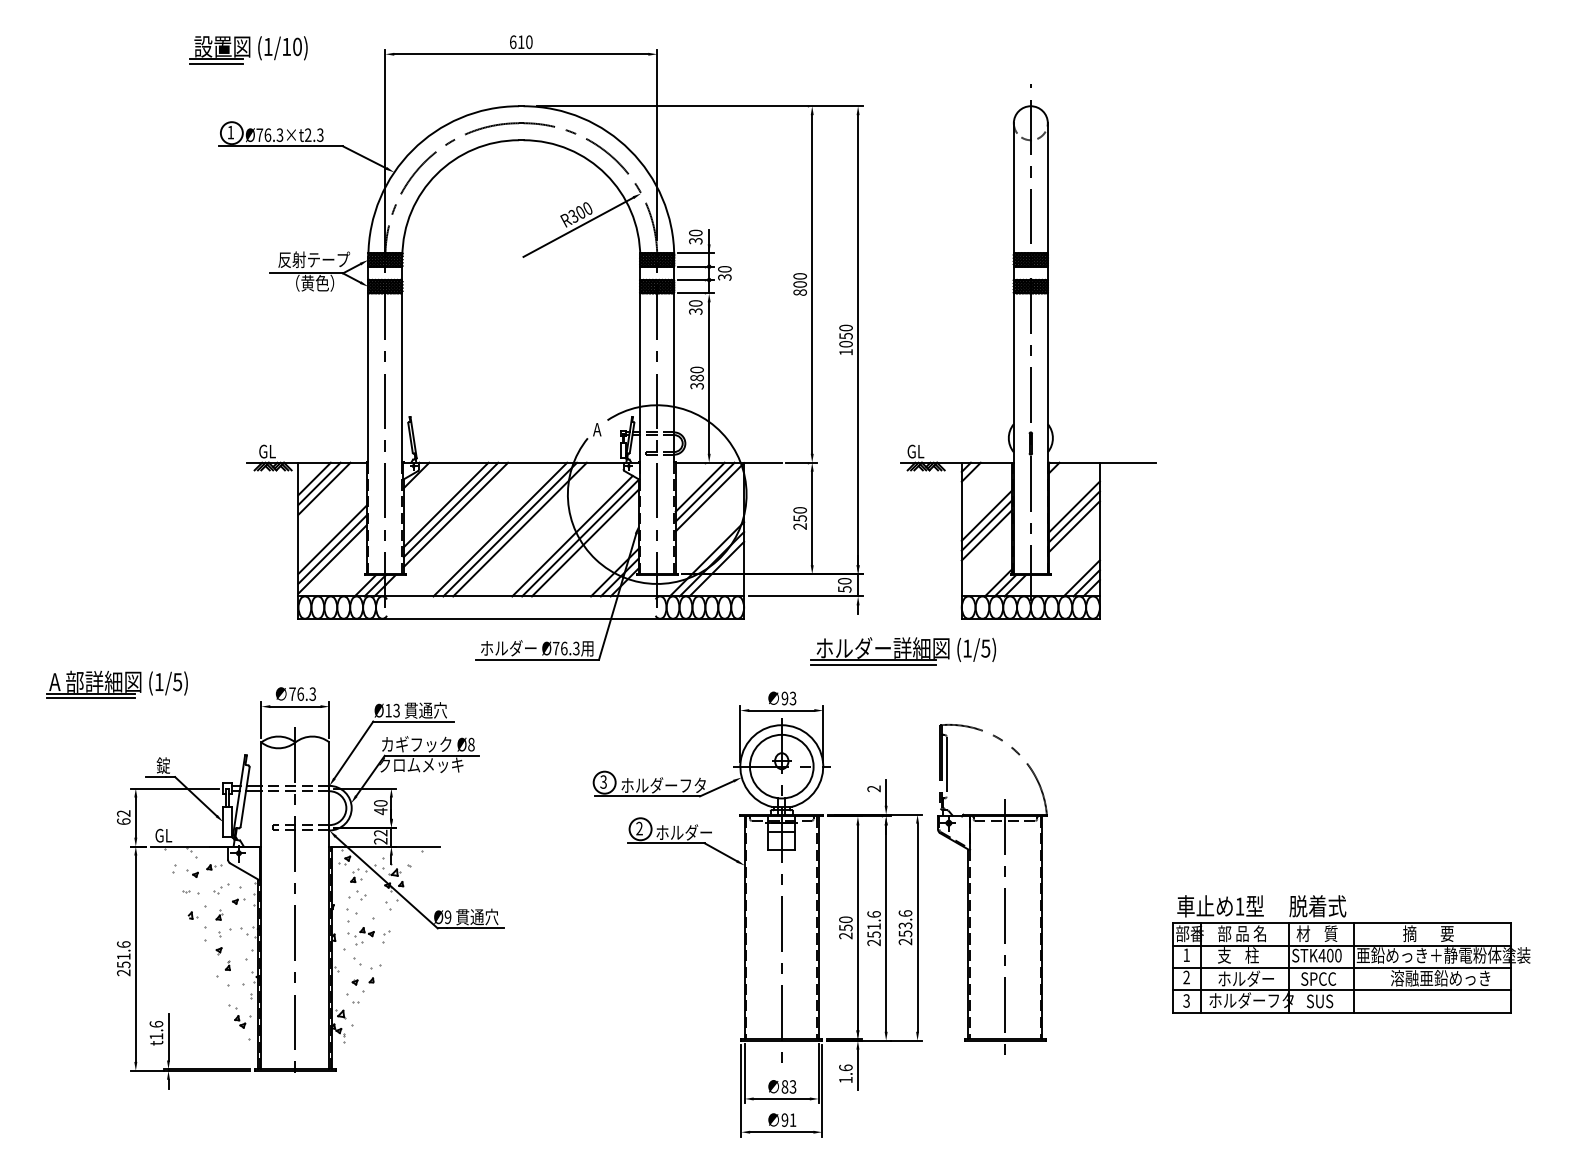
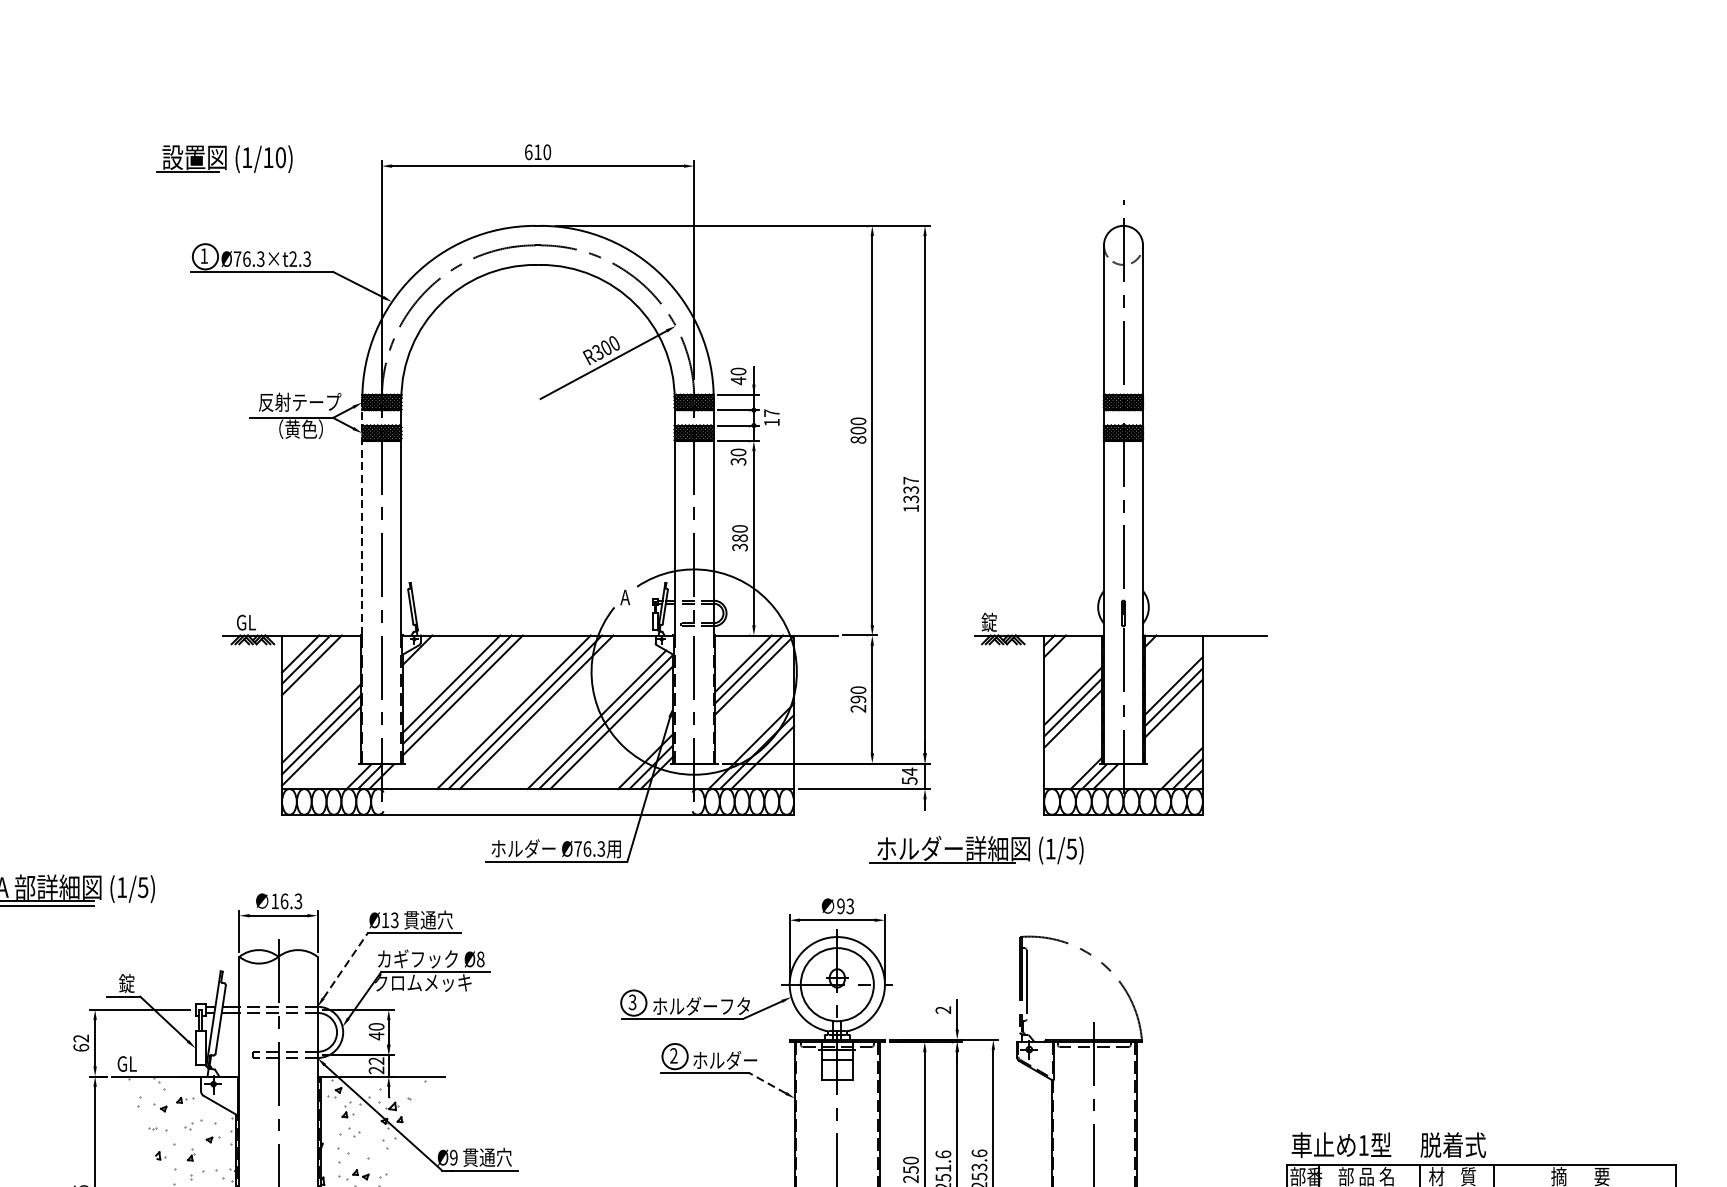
line: (216, 63) -> (187, 176), removed
text: (695, 240) -> (738, 380), 30 -> 40
text: (724, 273) -> (771, 418), 30 -> 17
text: (845, 335) -> (910, 489), 1050 -> 1337
line: (368, 359) -> (362, 516), solid -> dashed
text: (915, 451) -> (990, 622), GL -> 錠
text: (799, 518) -> (857, 699), 250 -> 290
text: (844, 580) -> (909, 770), 50 -> 54
line: (873, 664) -> (942, 867), removed
text: (292, 693) -> (275, 900), 76.3 -> 16.3
line: (354, 749) -> (346, 964), solid -> dashed
line: (720, 852) -> (766, 1083), solid -> dashed

